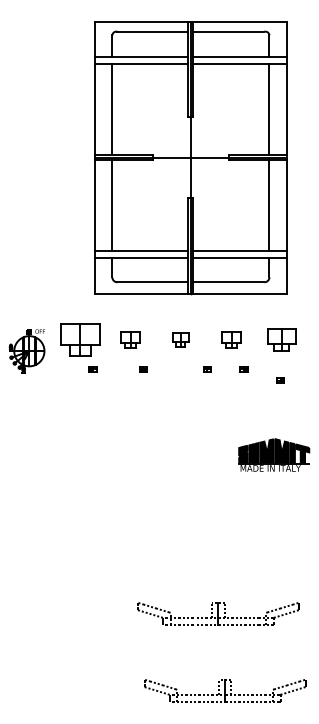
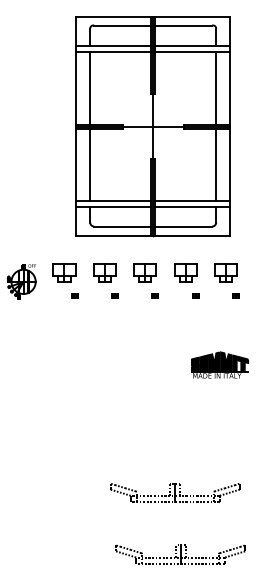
part: (80, 339) -> (64, 272), size x0.71
part: (130, 339) -> (104, 272), size x1.43
part: (180, 339) -> (144, 272), size x1.67
part: (231, 339) -> (185, 272), size x1.43
part: (206, 368) -> (154, 295), moved
part: (279, 379) -> (235, 295), moved

